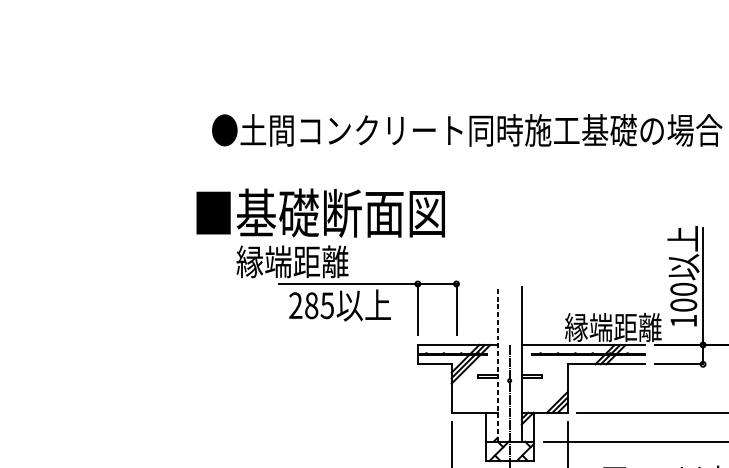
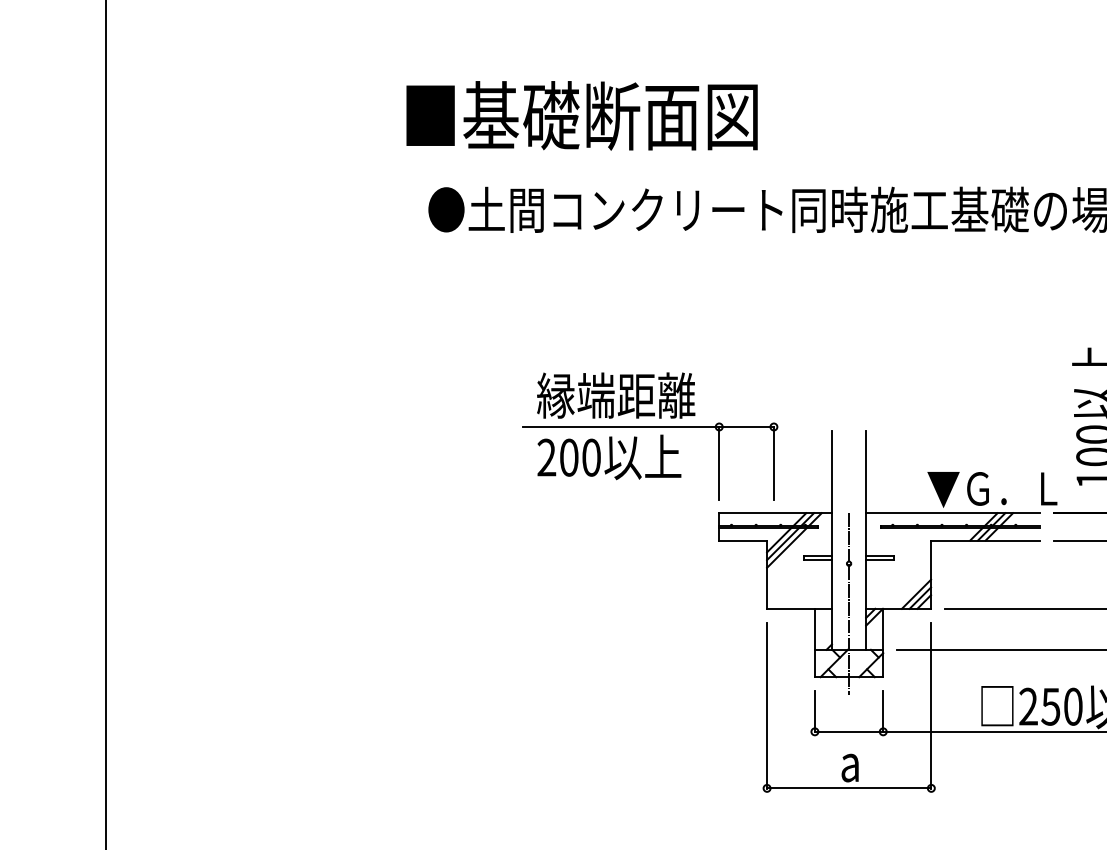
text: (320, 212) -> (581, 115), moved
text: (292, 261) -> (616, 395), moved
text: (319, 305) -> (580, 457), 285 -> 200
text: (613, 326) -> (995, 487), 縁端距離 -> ▼Ｇ．Ｌ
line: (497, 364) -> (831, 540), dashed -> solid

